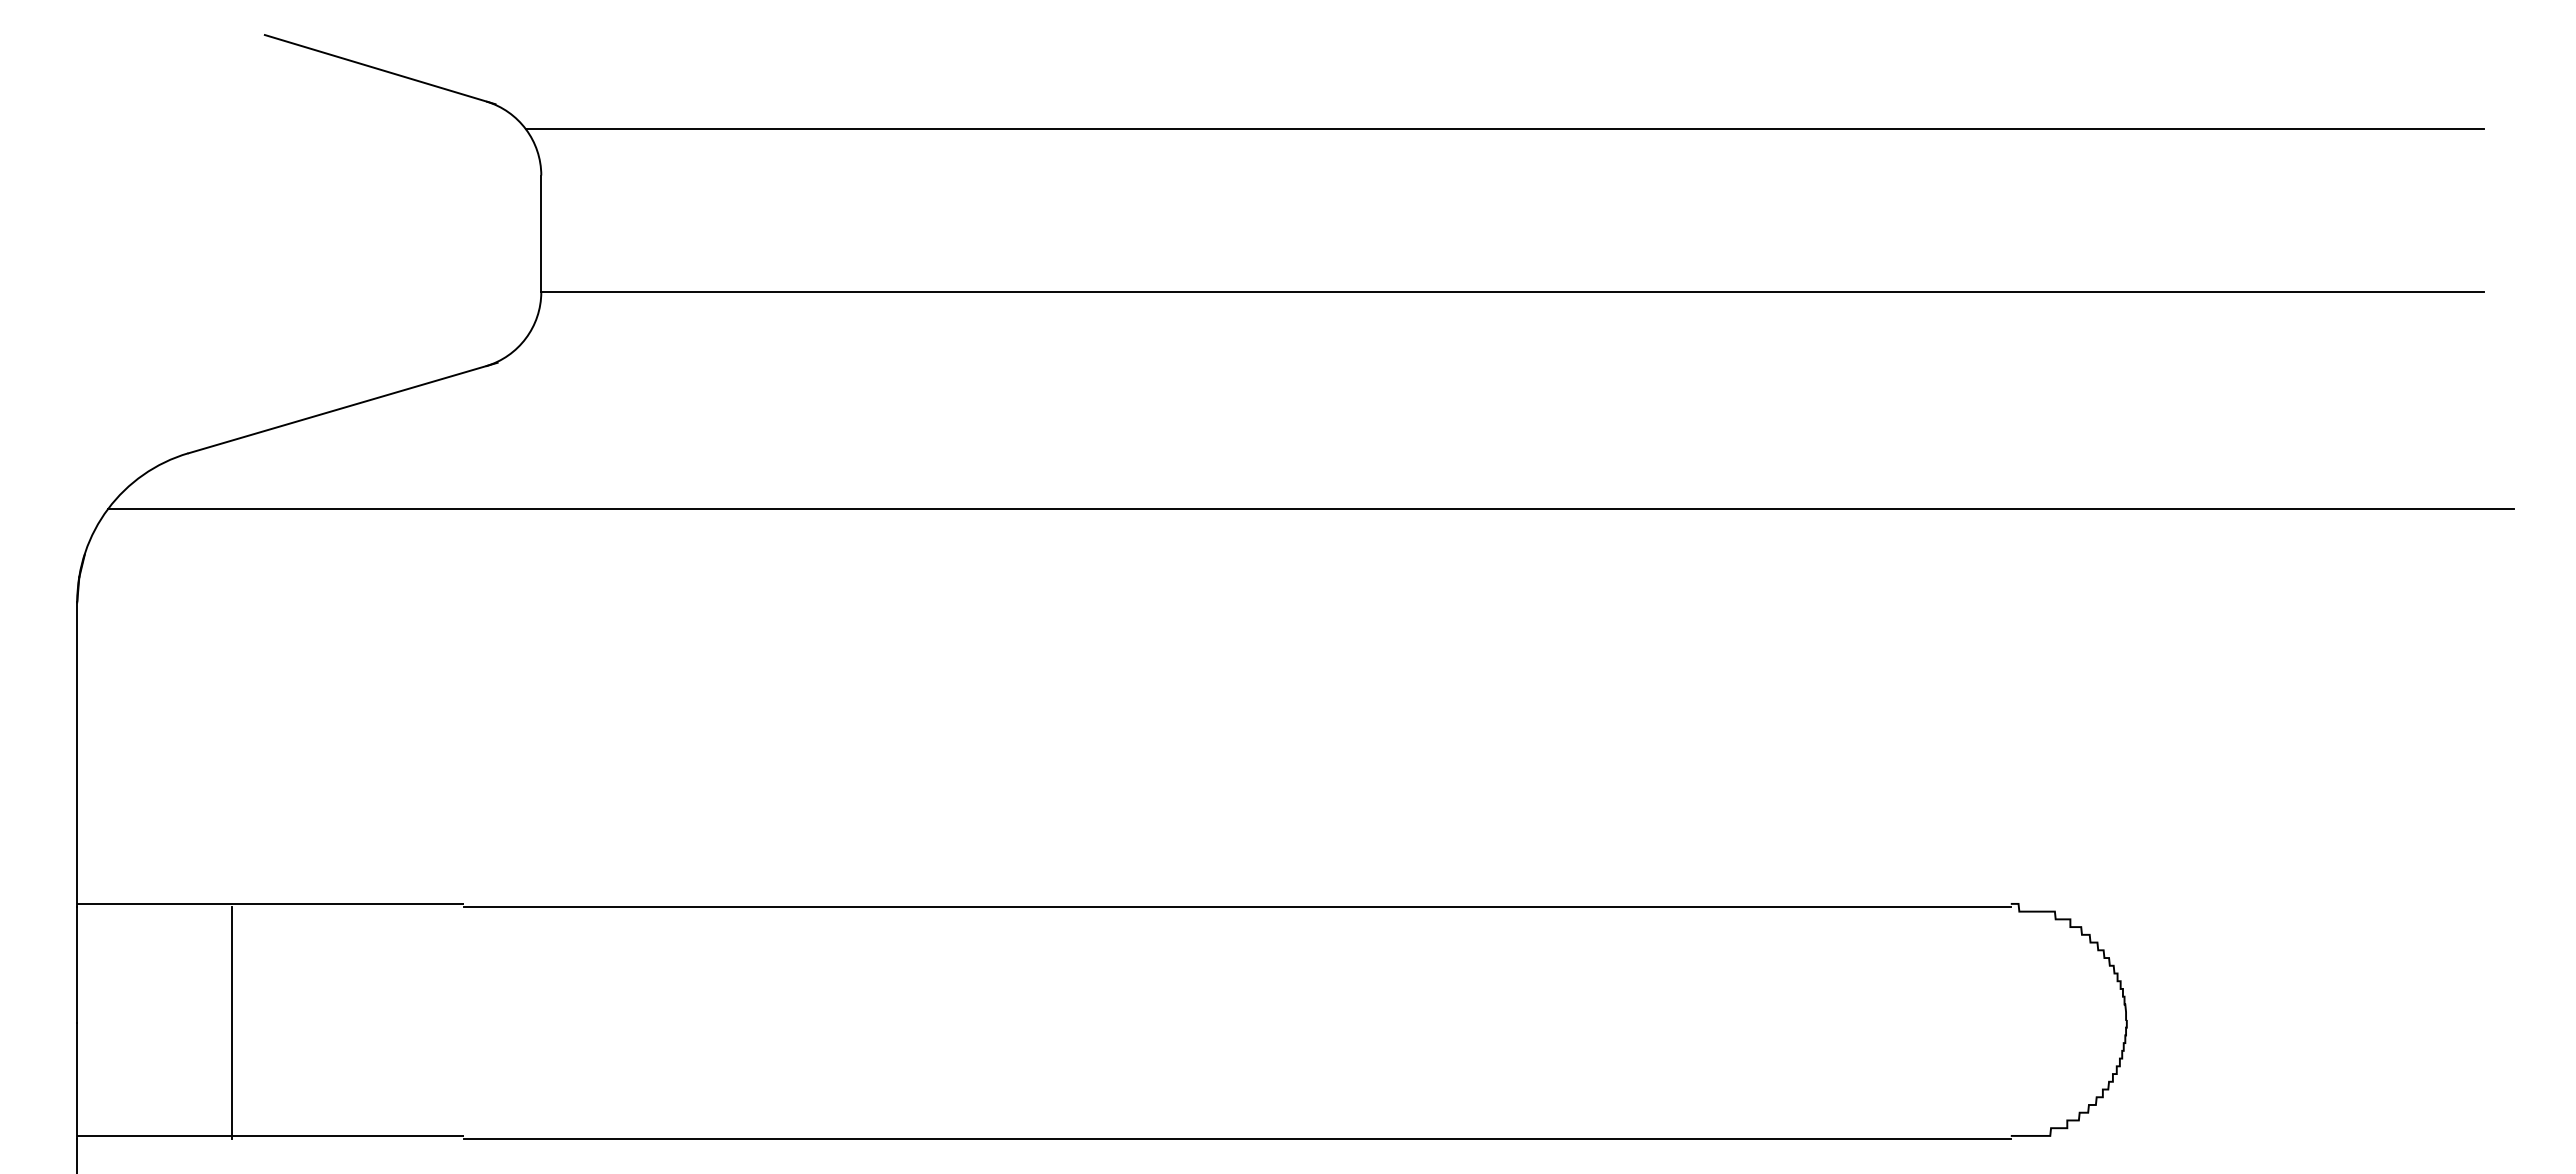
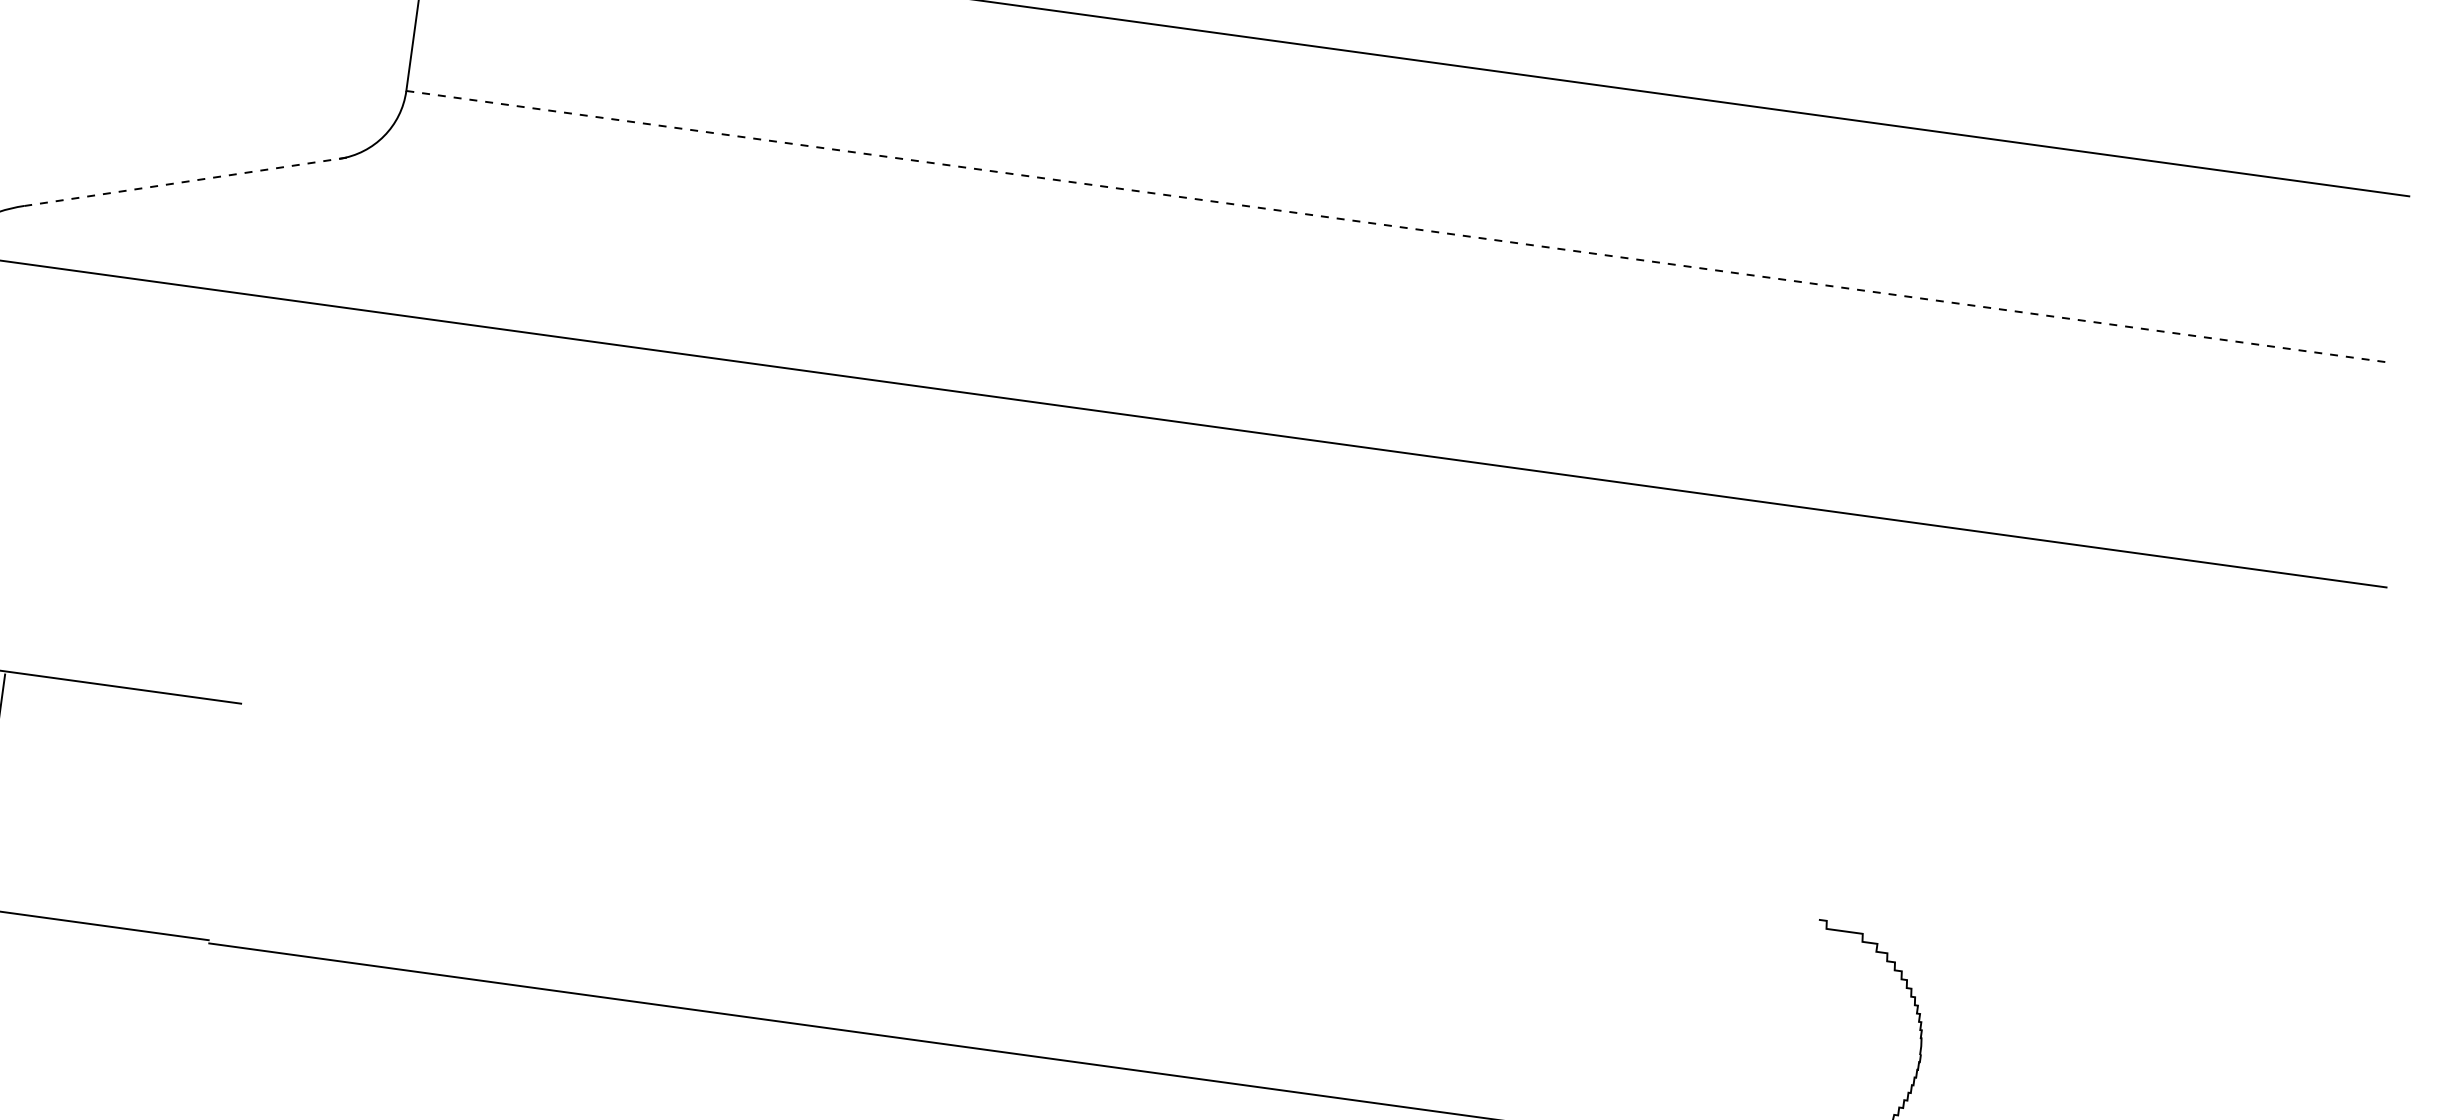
line: (1513, 292) -> (1397, 227), solid -> dashed
line: (343, 407) -> (188, 180), solid -> dashed
line: (1236, 906) -> (1029, 814), removed

